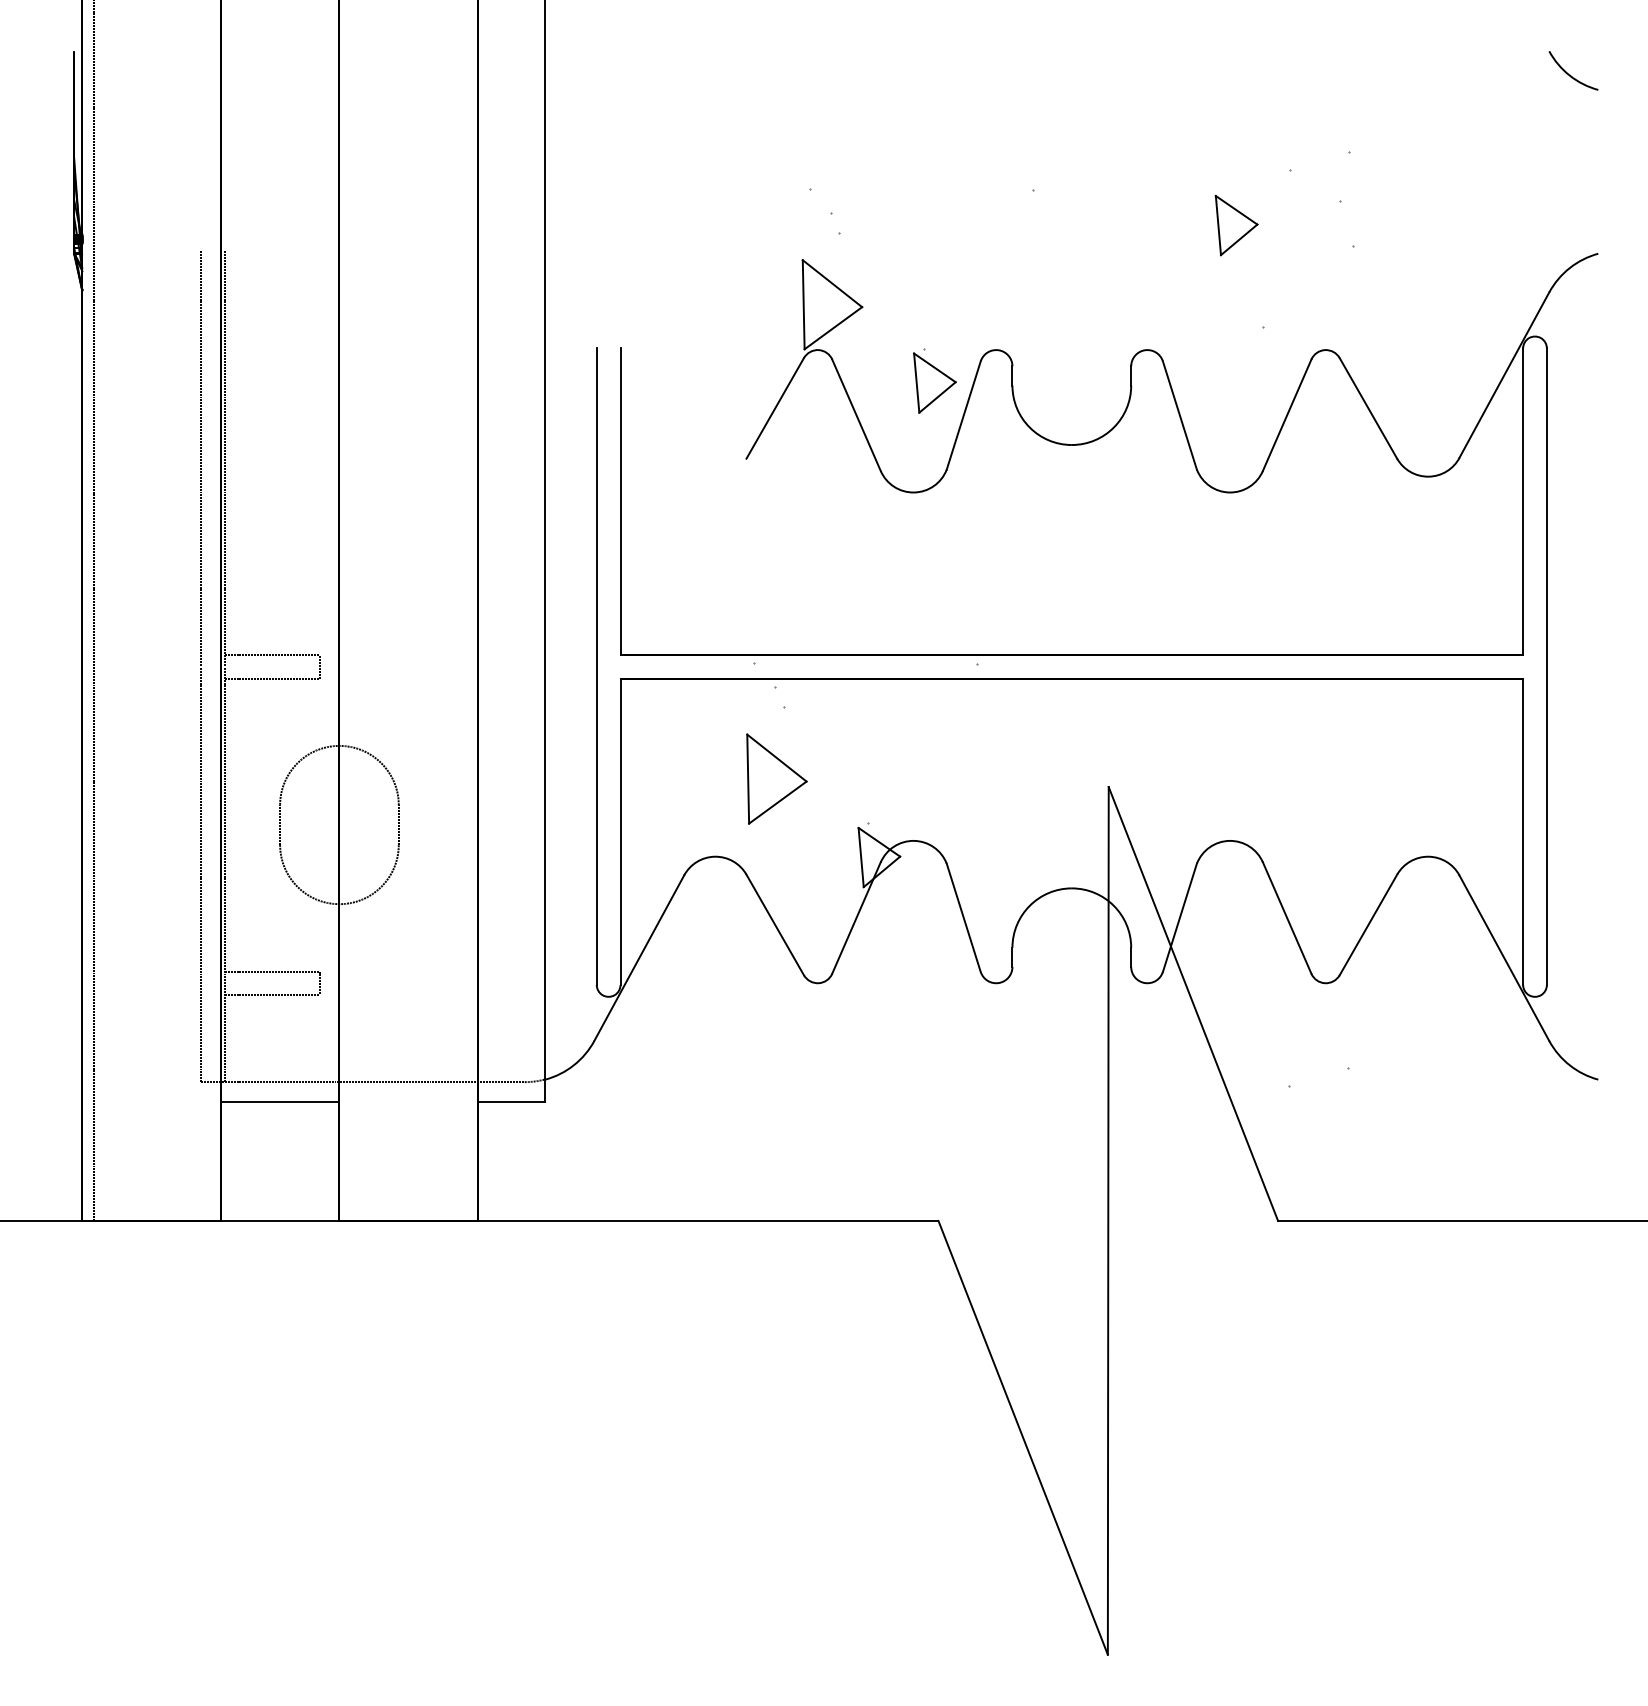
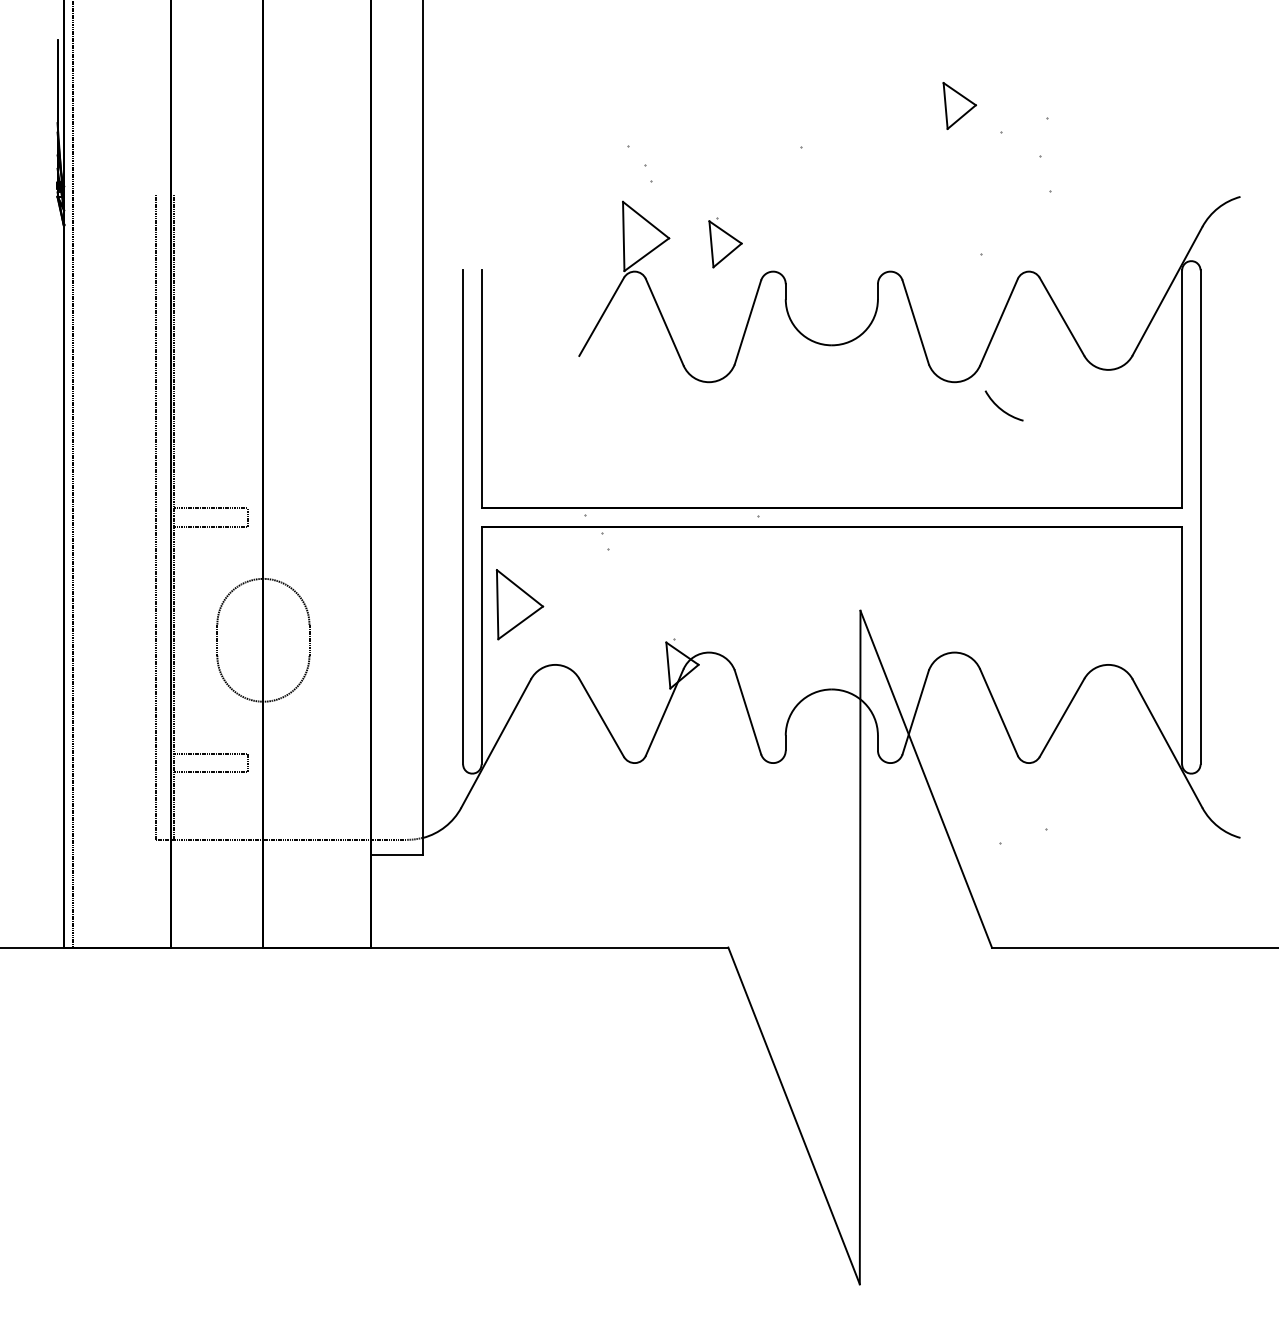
arc: (1568, 72) -> (1000, 407), moved
part: (1236, 224) -> (959, 105), moved
part: (934, 380) -> (725, 242), moved
part: (776, 778) -> (519, 604), moved
line: (280, 1102) -> (217, 855), removed

